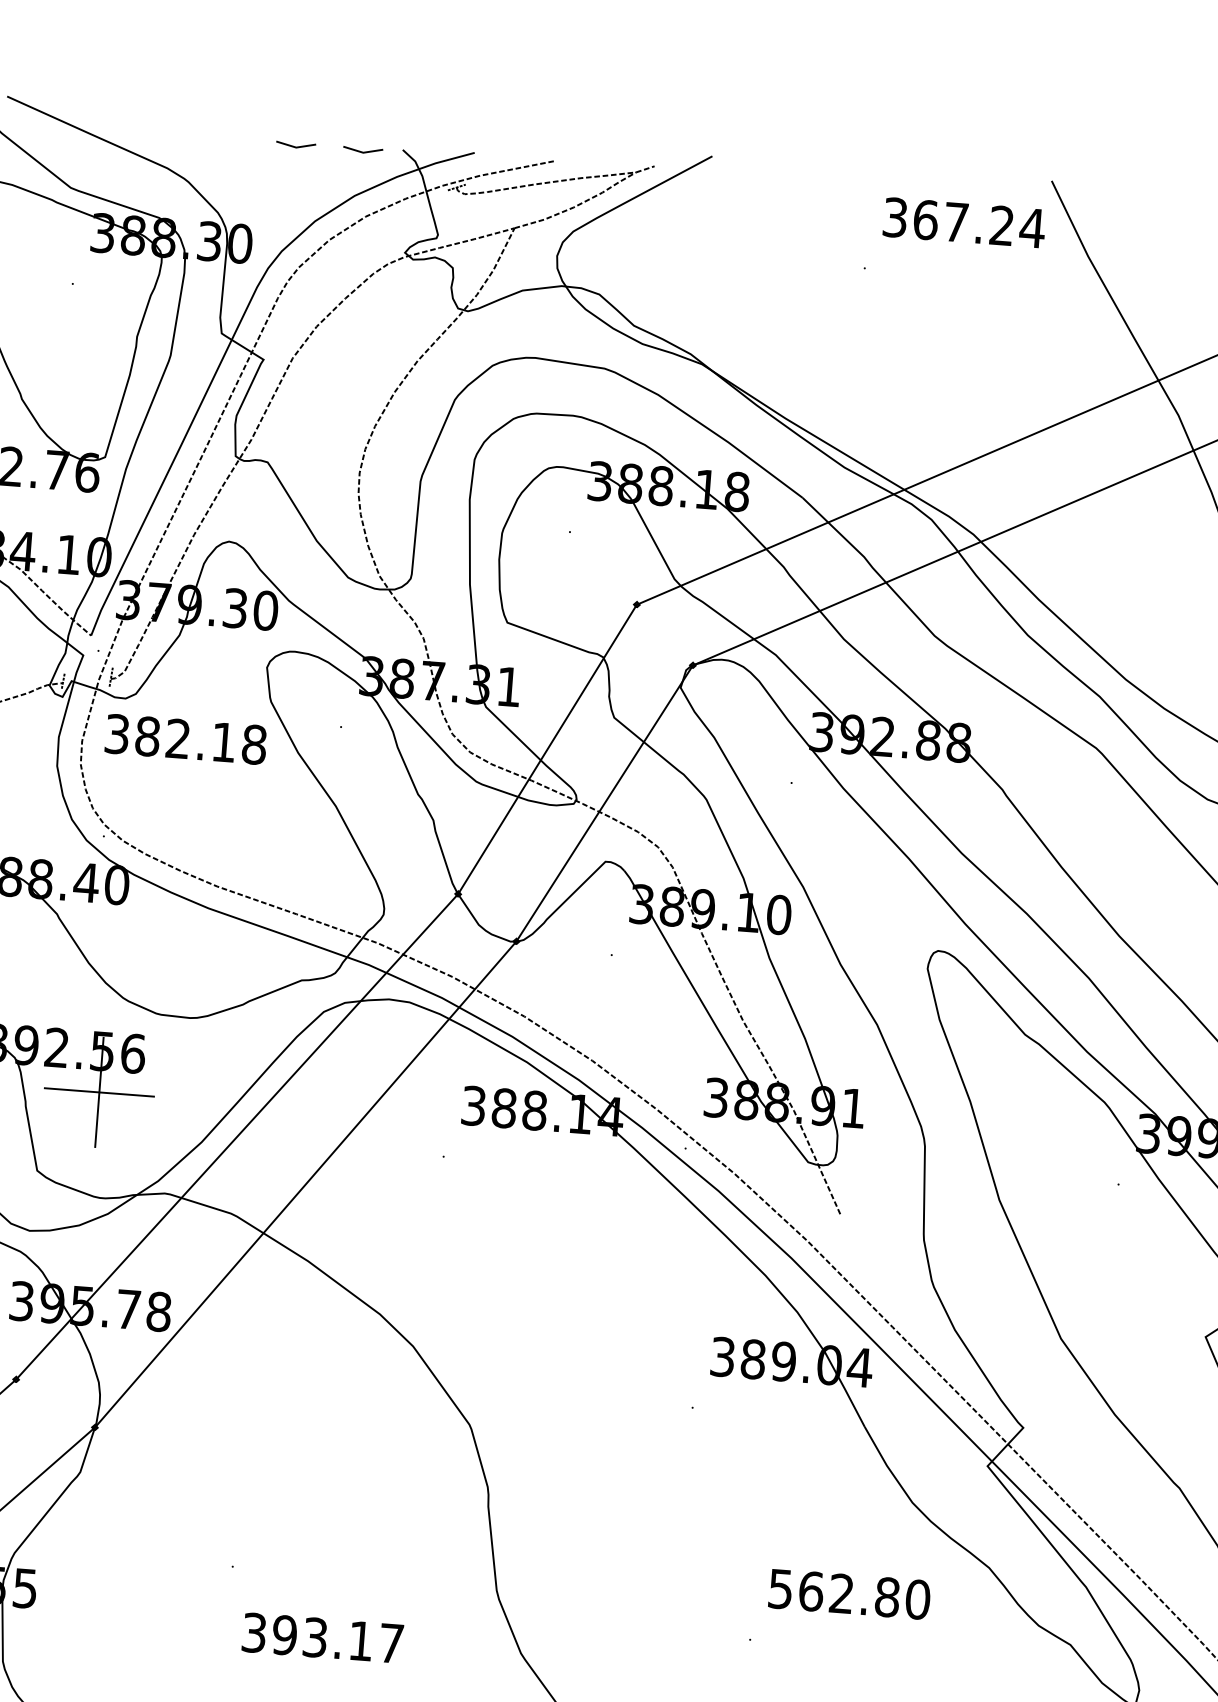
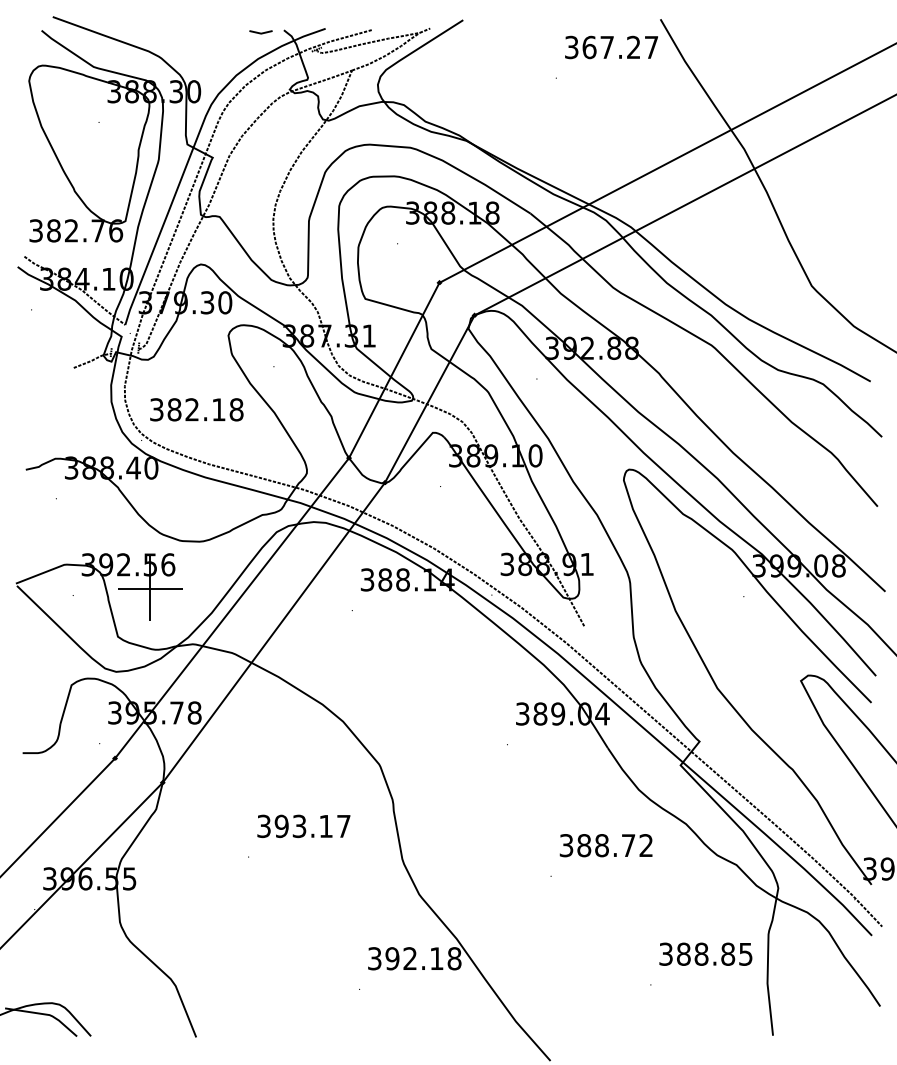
line: (295, 145) -> (221, 32), removed
text: (1032, 228) -> (651, 47), 367.24 -> 367.27
text: (185, 738) -> (196, 409), moved
text: (849, 1594) -> (606, 845), 562.80 -> 388.72
text: (322, 1638) -> (303, 826), moved

